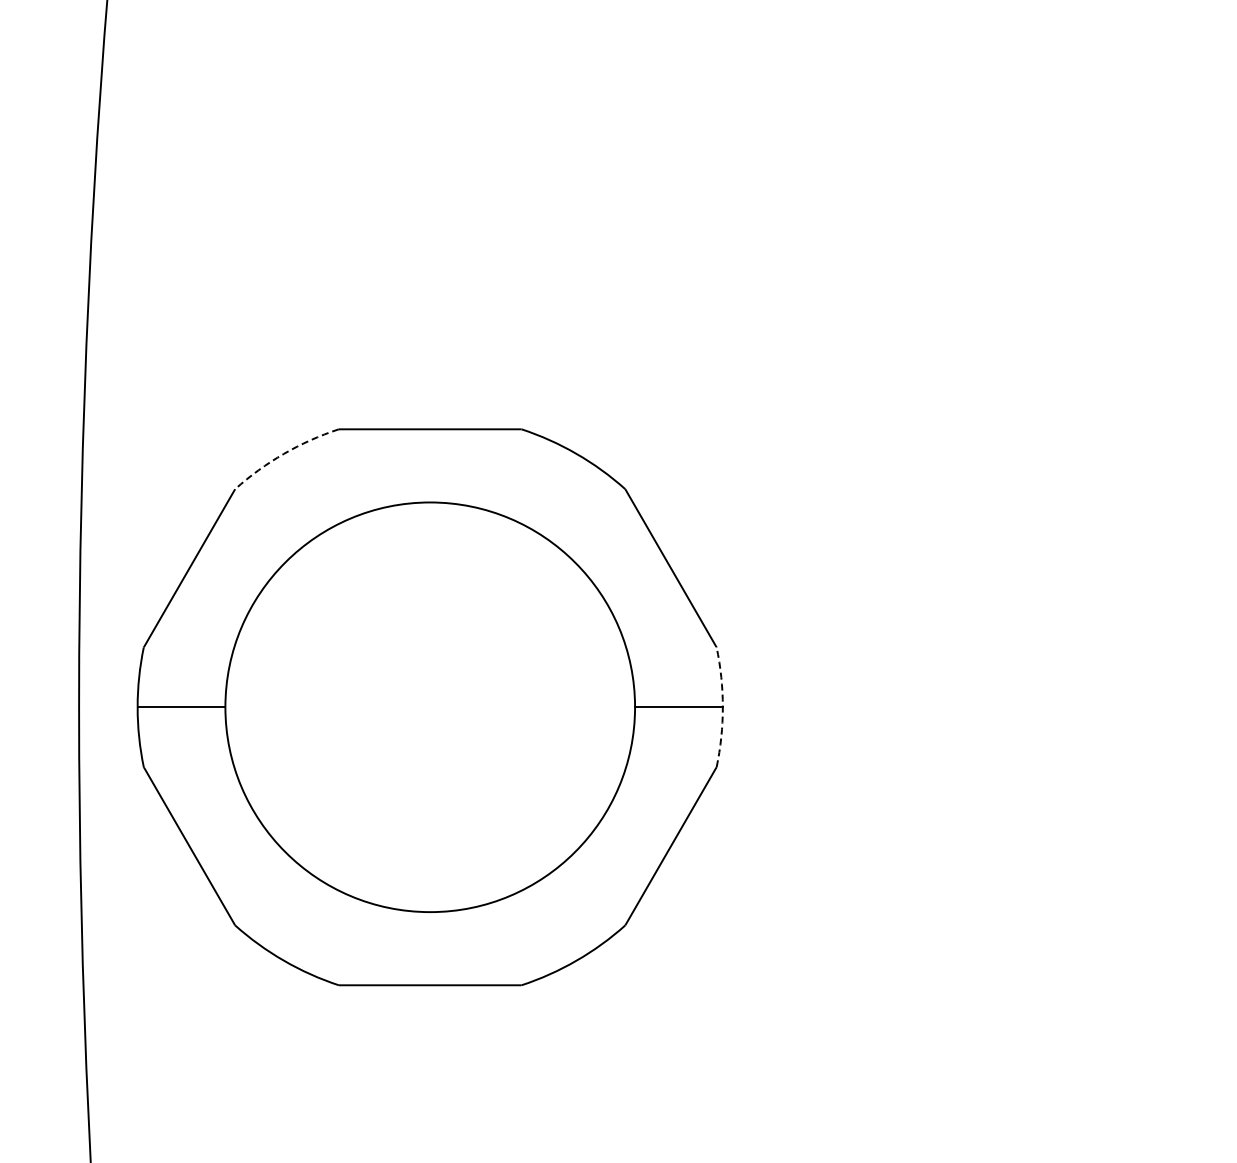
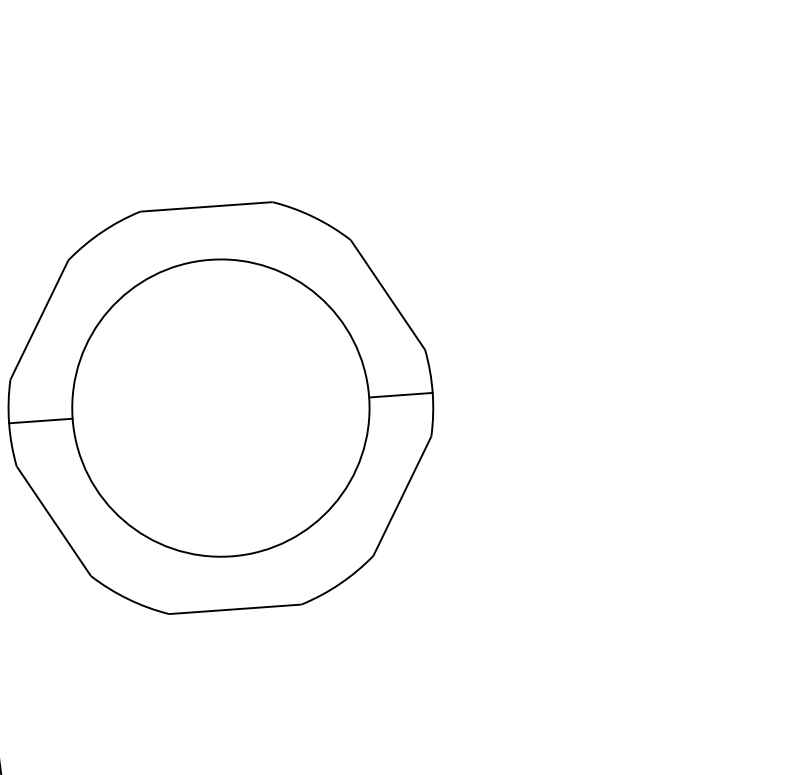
arc: (283, 453) -> (101, 232), dashed -> solid
arc: (722, 707) -> (432, 393), dashed -> solid

